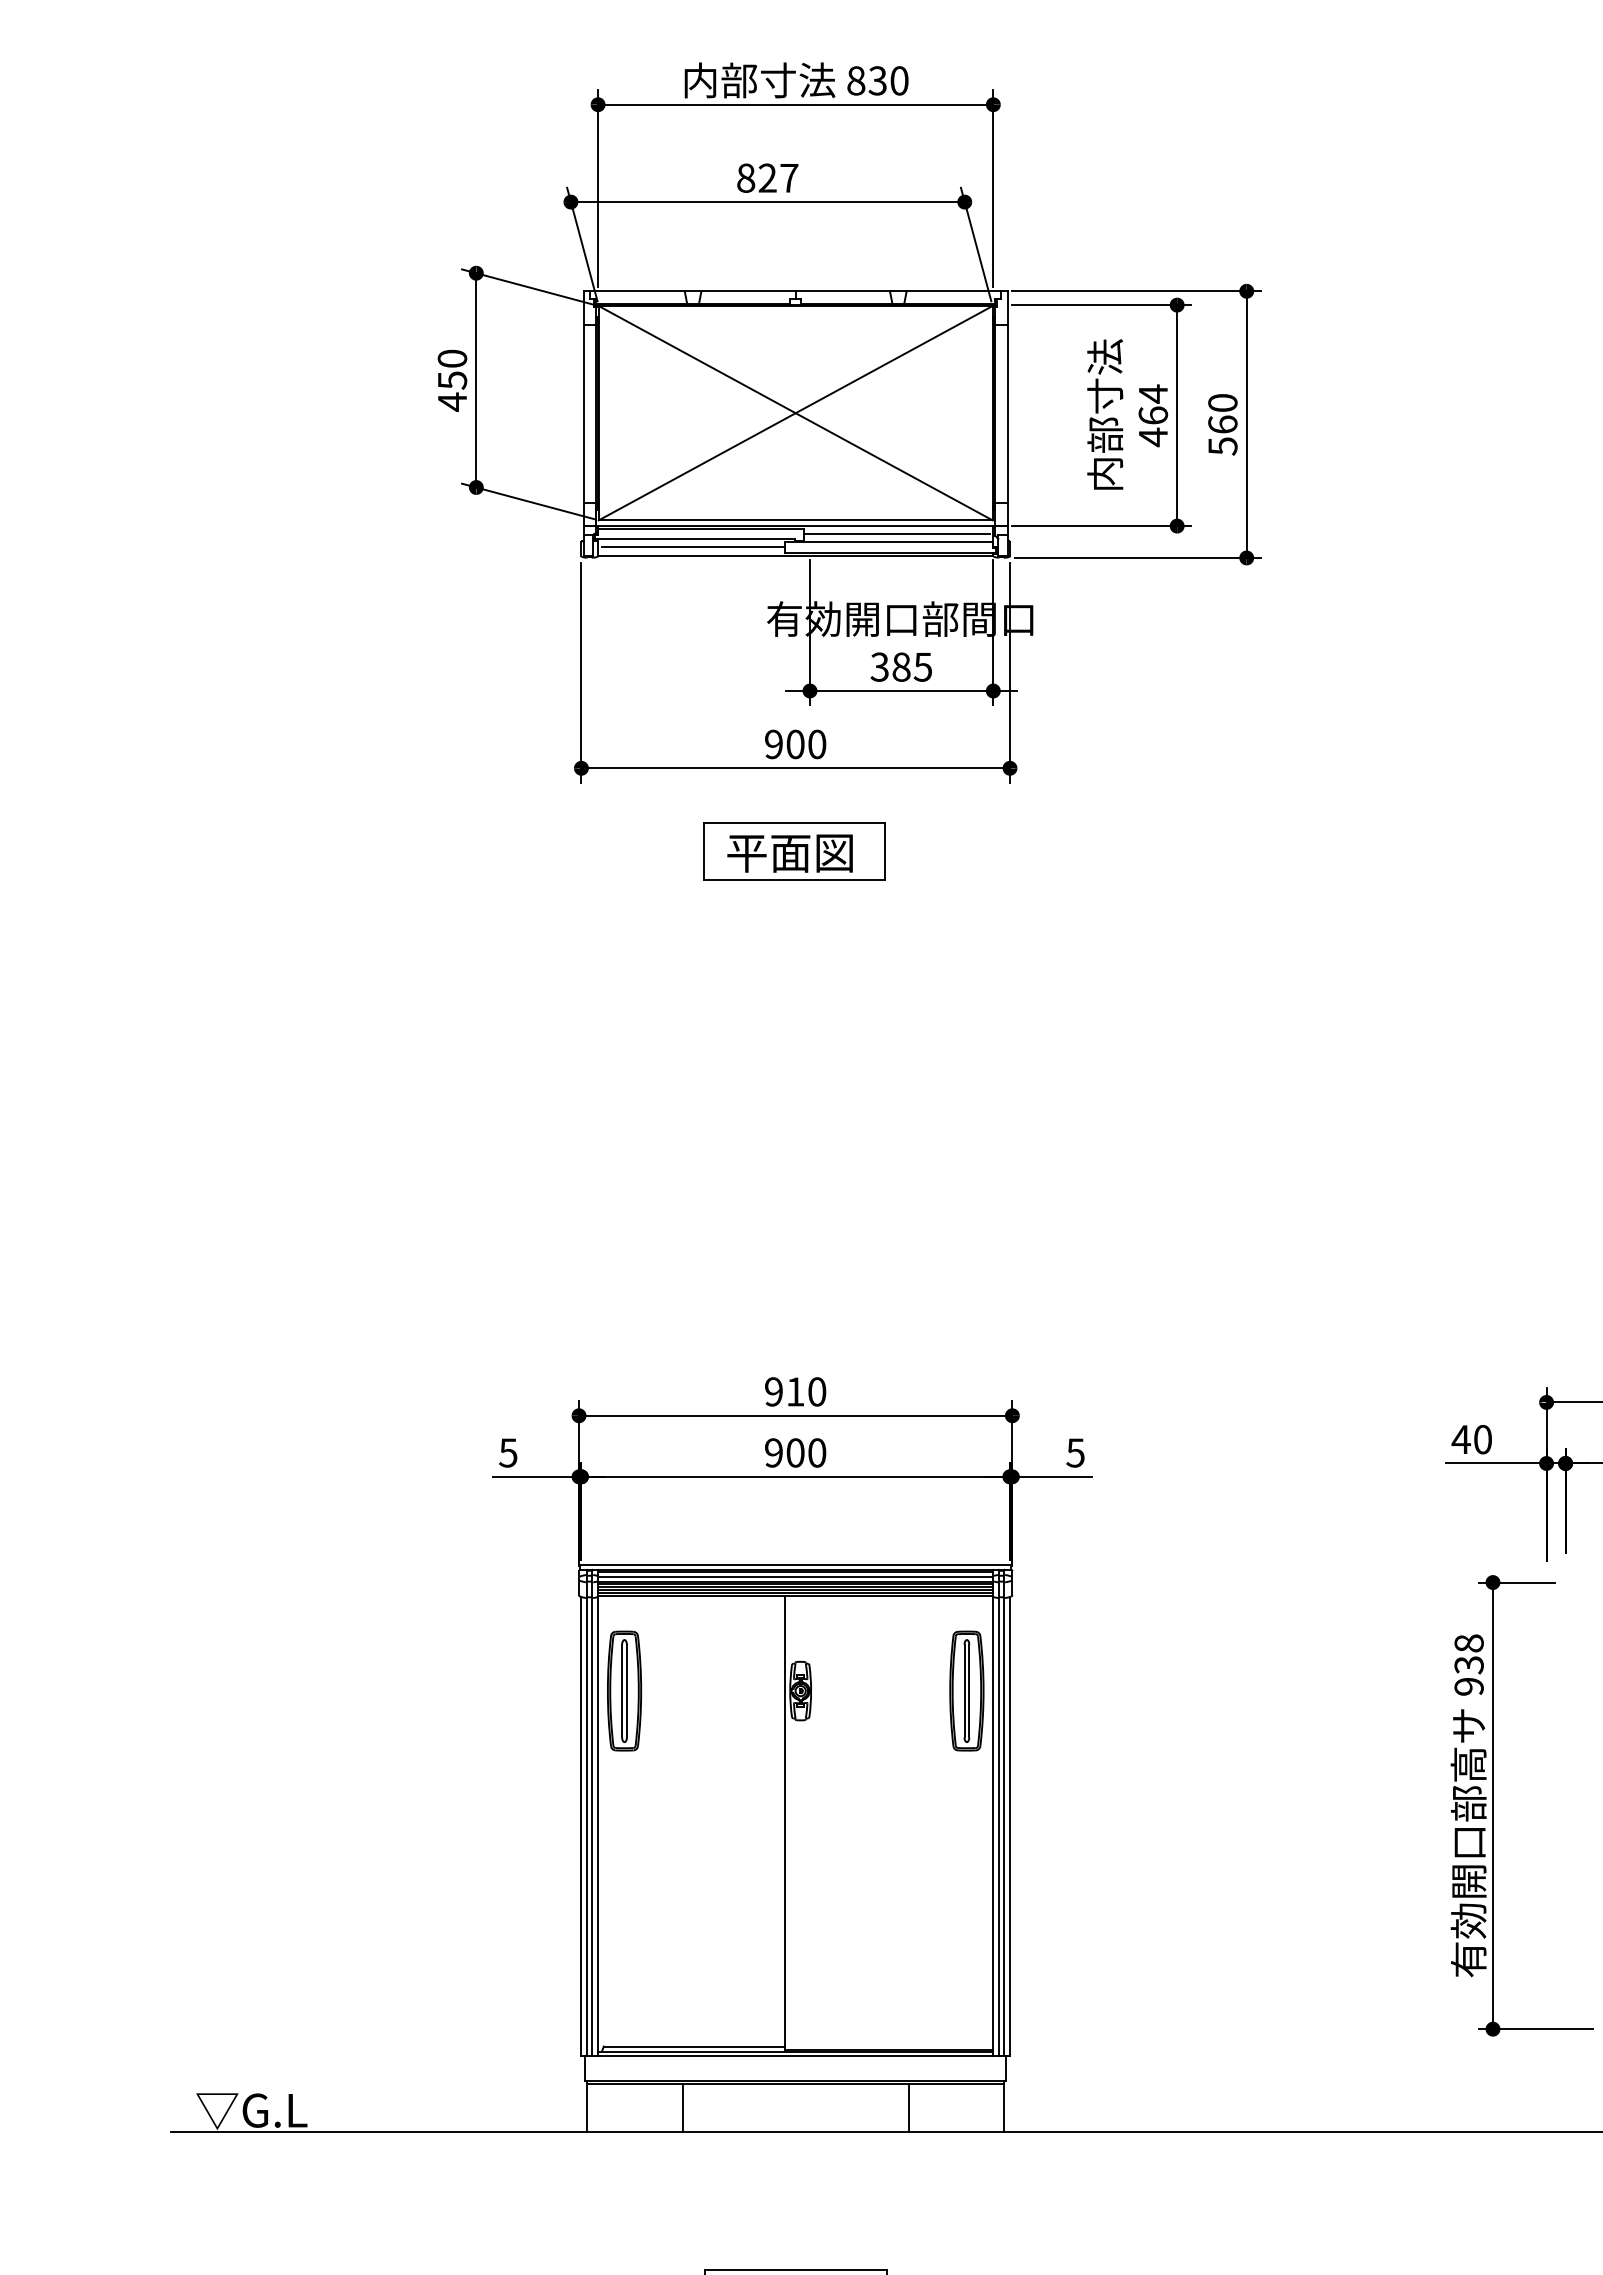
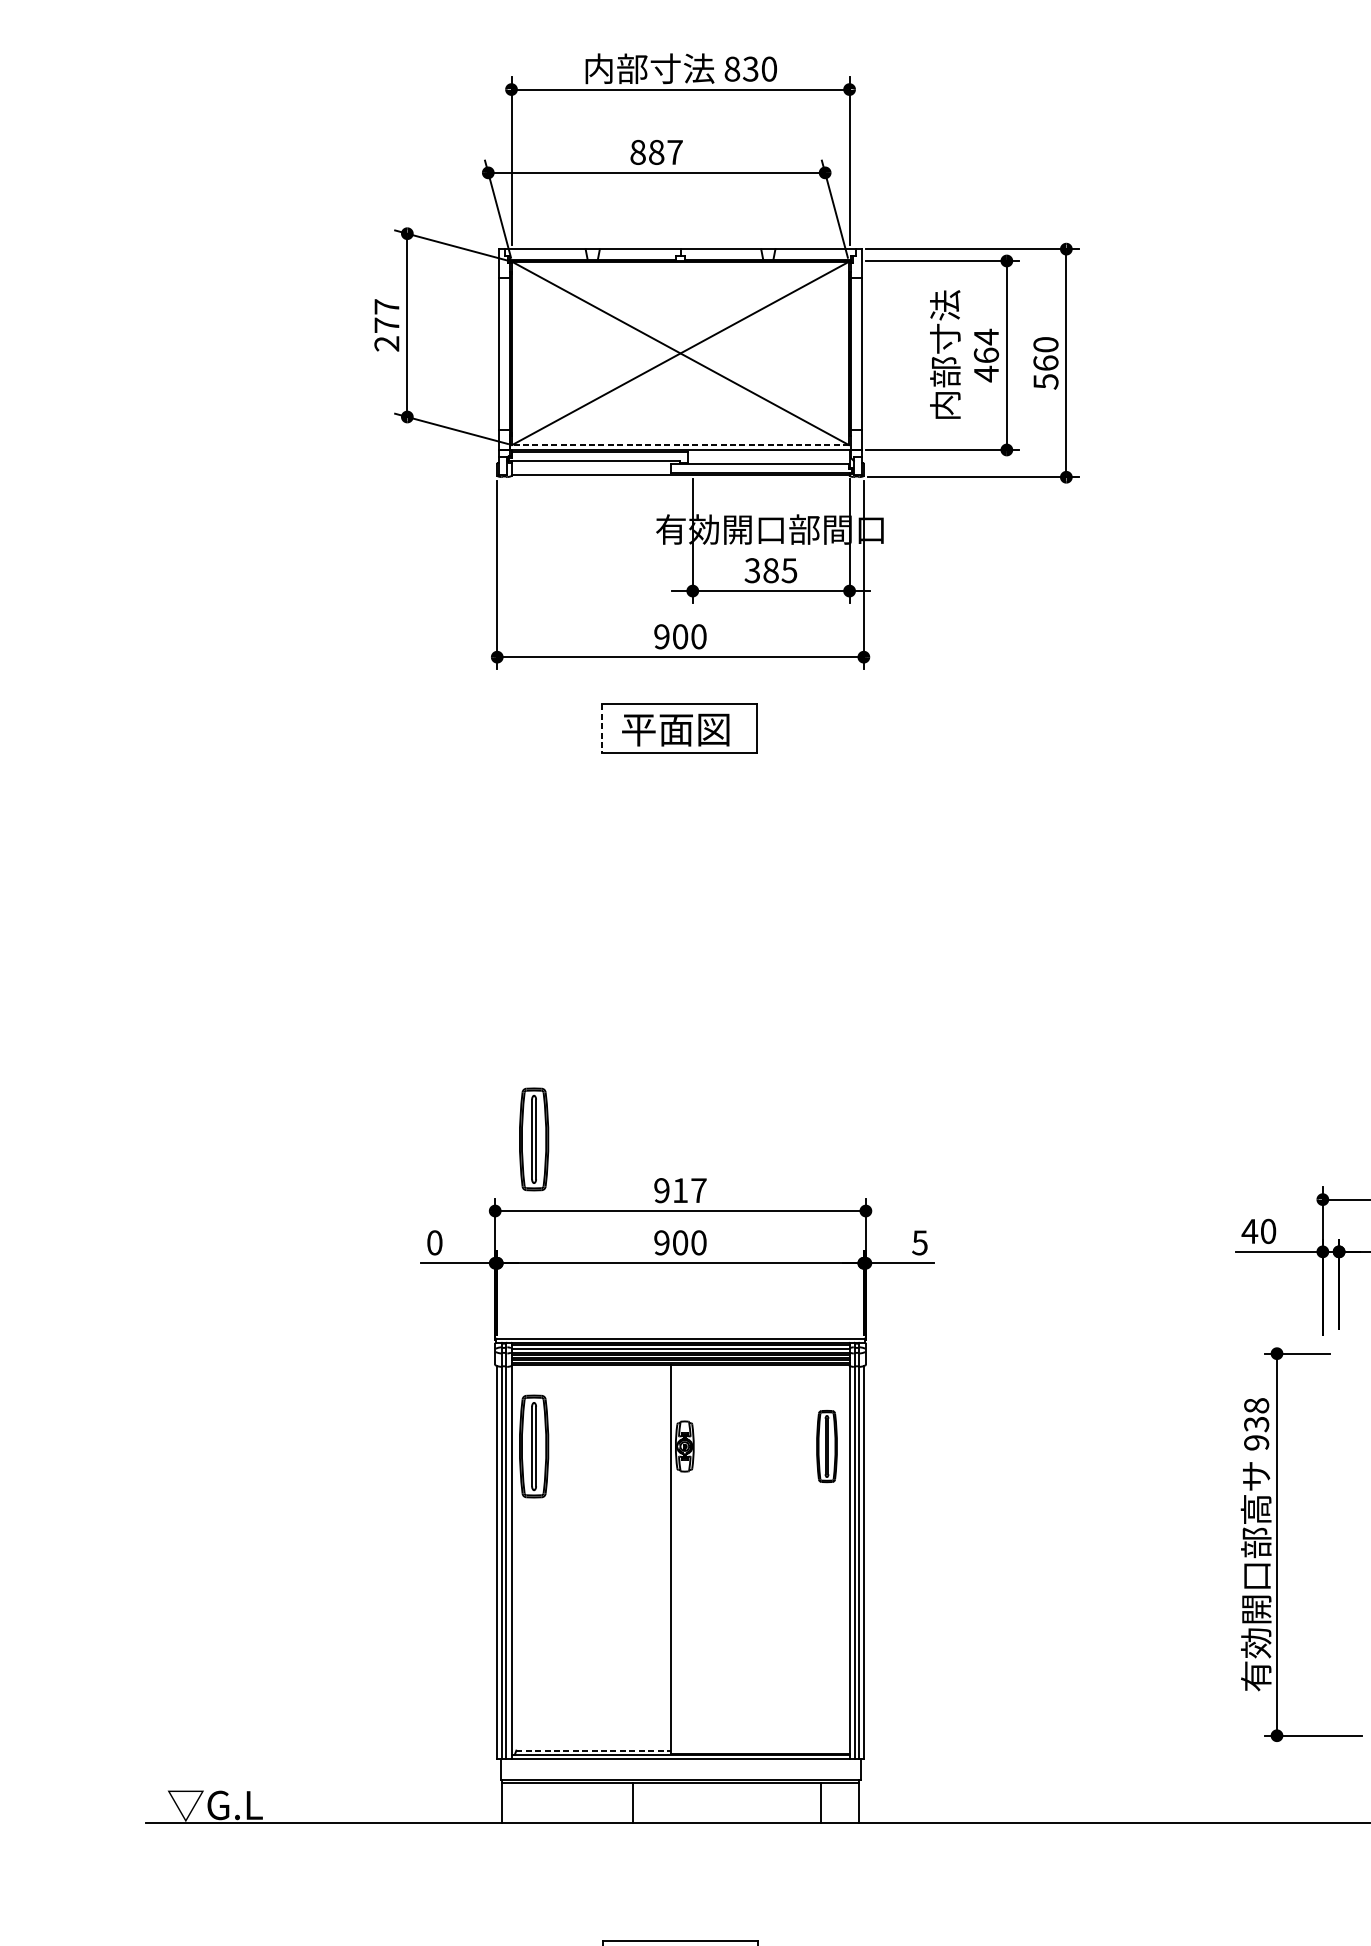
text: (767, 177) -> (656, 151), 827 -> 887
text: (452, 380) -> (386, 325), 450 -> 277
line: (795, 520) -> (680, 445), solid -> dashed
line: (896, 533) -> (766, 456), removed
line: (693, 547) -> (593, 468), removed
line: (703, 851) -> (601, 728), solid -> dashed
part: (624, 1331) -> (534, 1138), added
text: (817, 1391) -> (699, 1190), 910 -> 917
text: (508, 1452) -> (434, 1242), 5 -> 0
part: (966, 1690) -> (826, 1446), size x0.7
line: (694, 2046) -> (593, 1750), solid -> dashed
line: (682, 2107) -> (632, 1802), moved
line: (908, 2107) -> (820, 1802), moved

